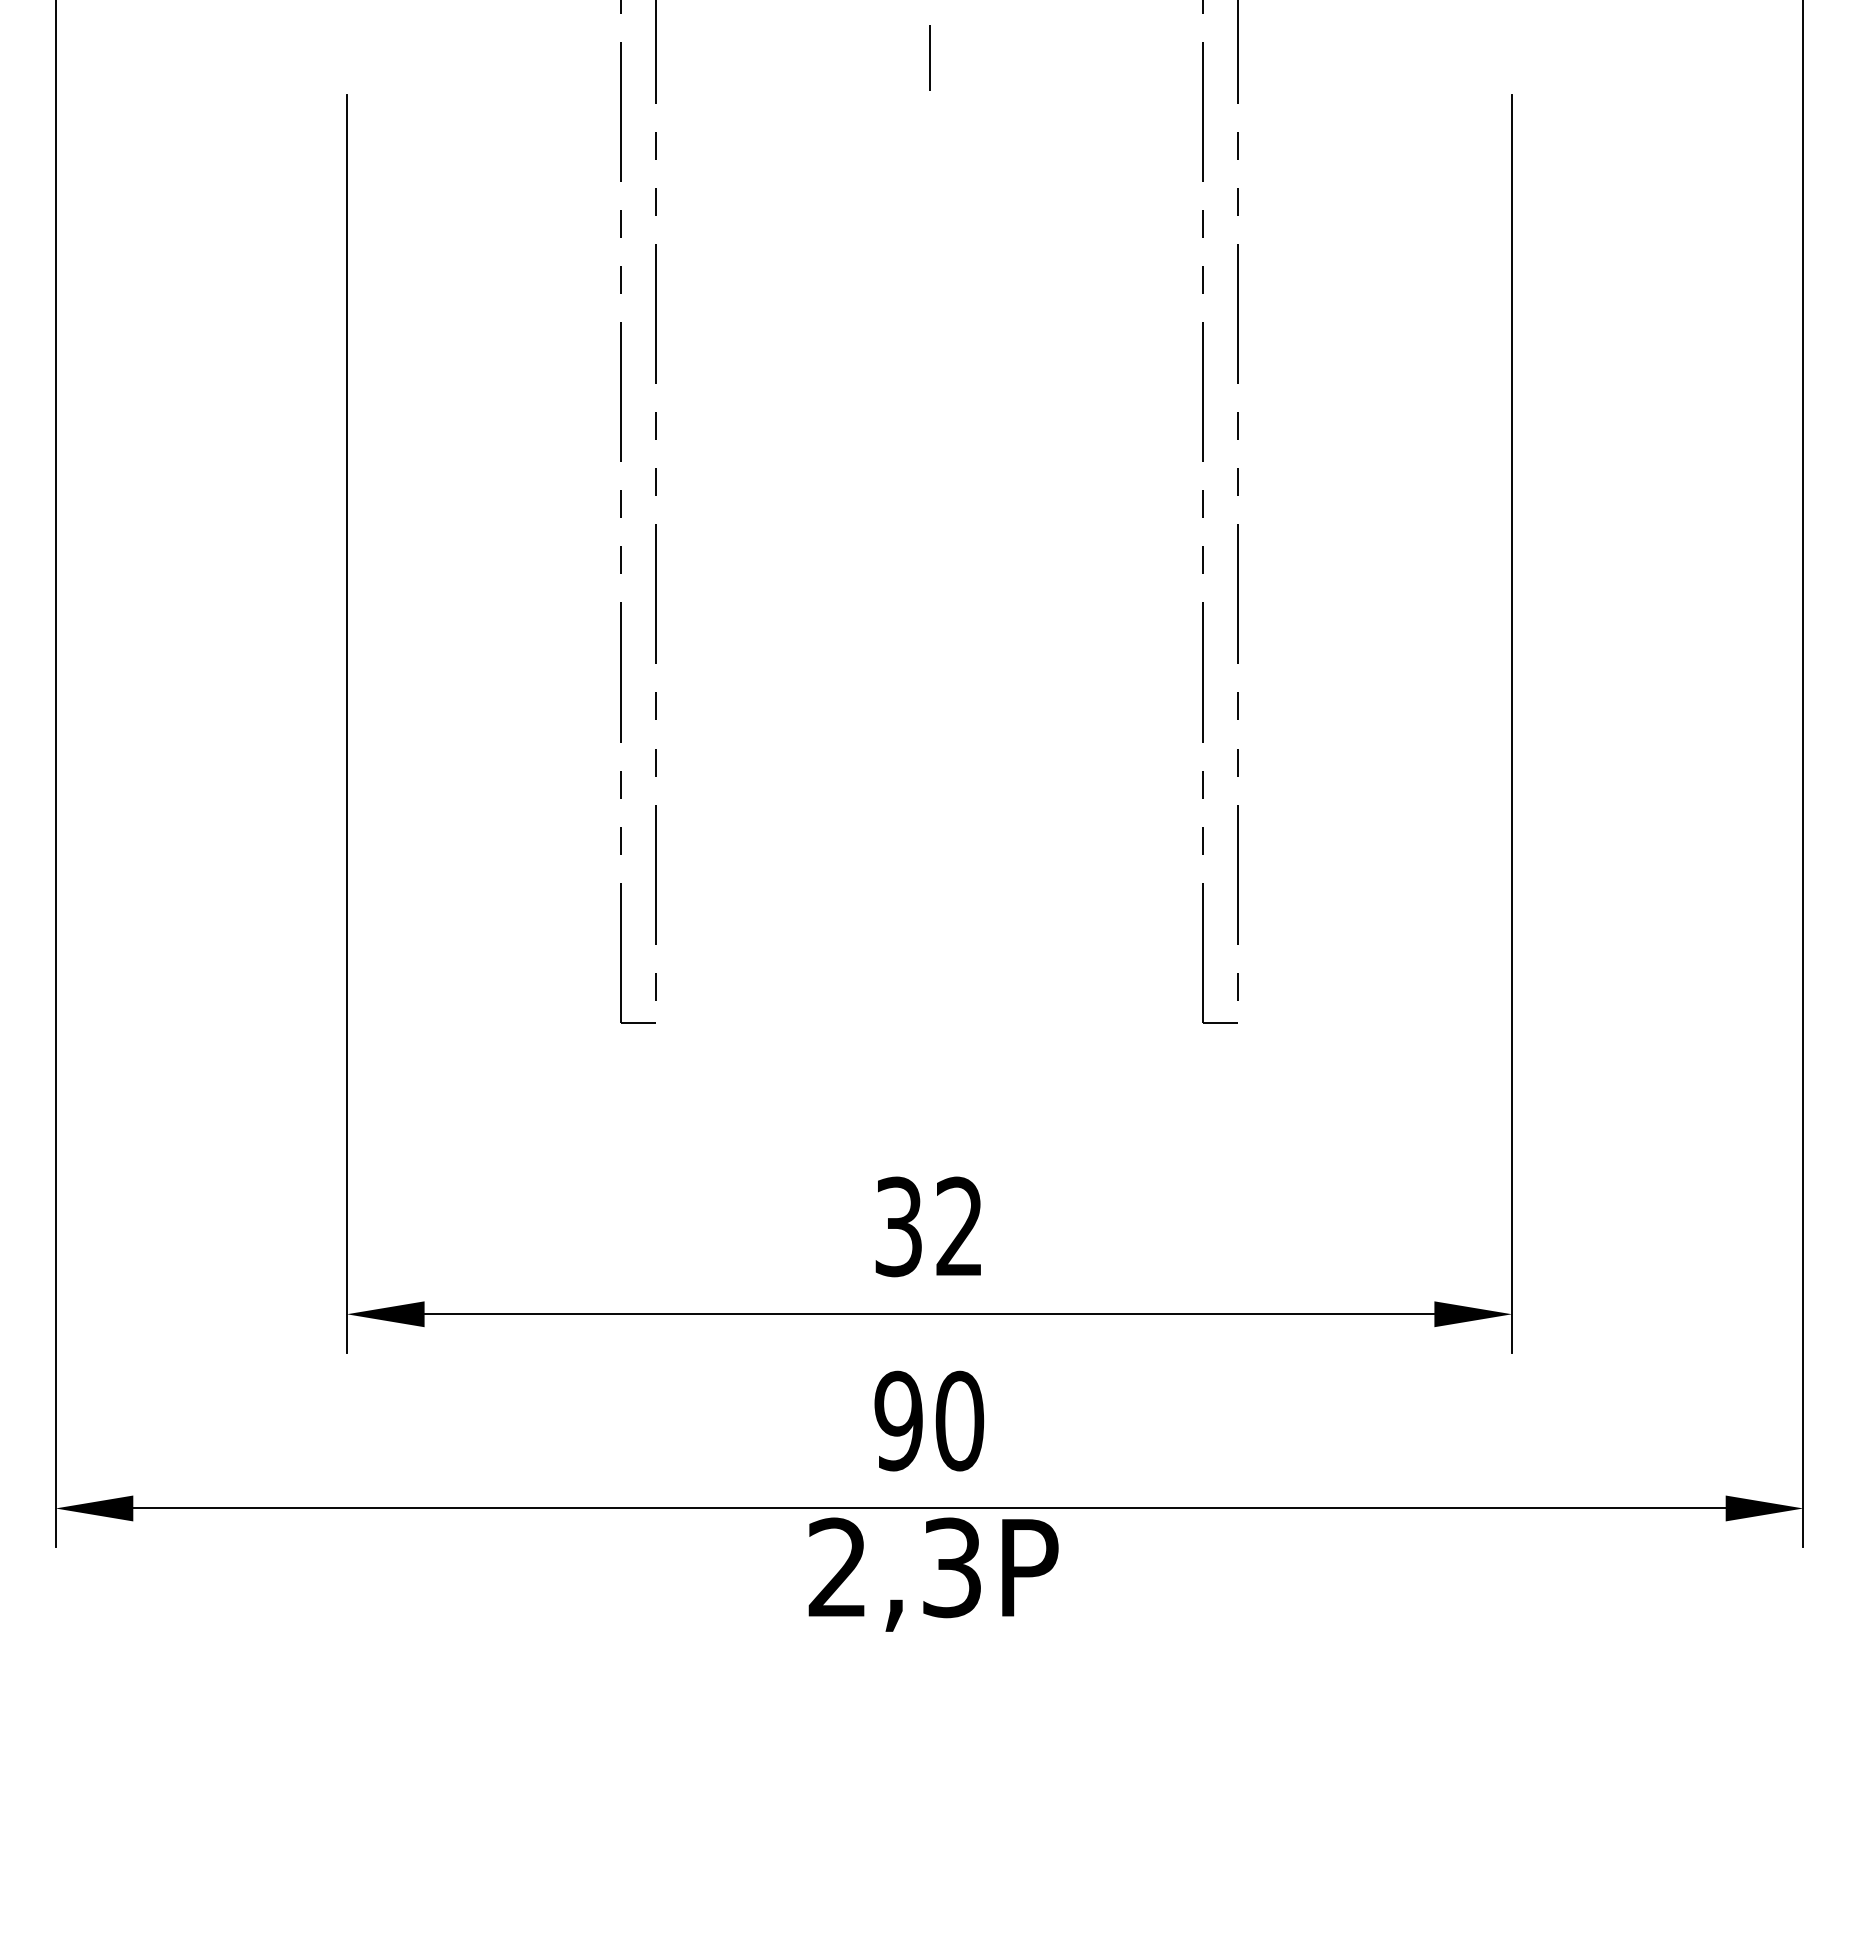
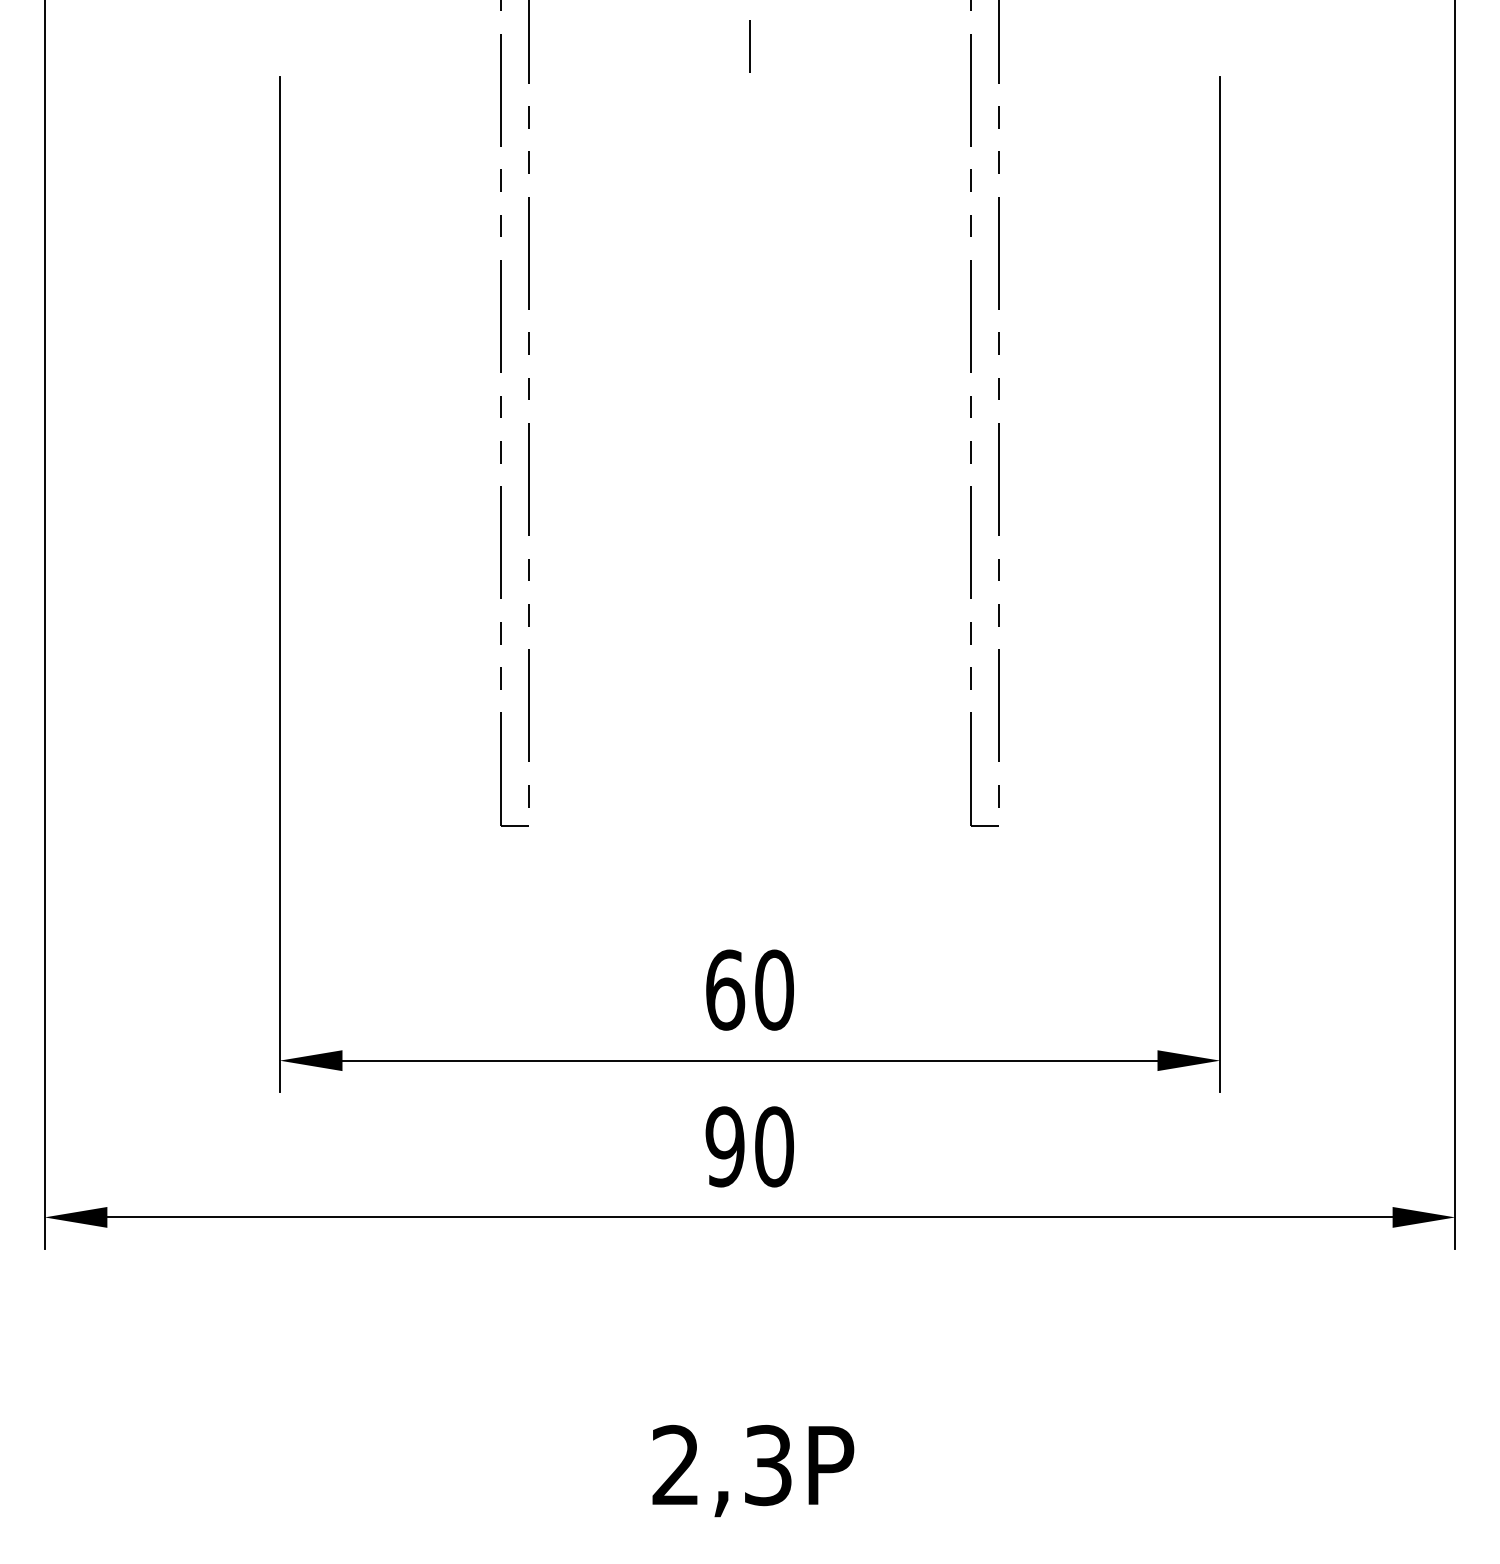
text: (929, 1226) -> (750, 989), 32 -> 60
text: (933, 1574) -> (753, 1470), moved

